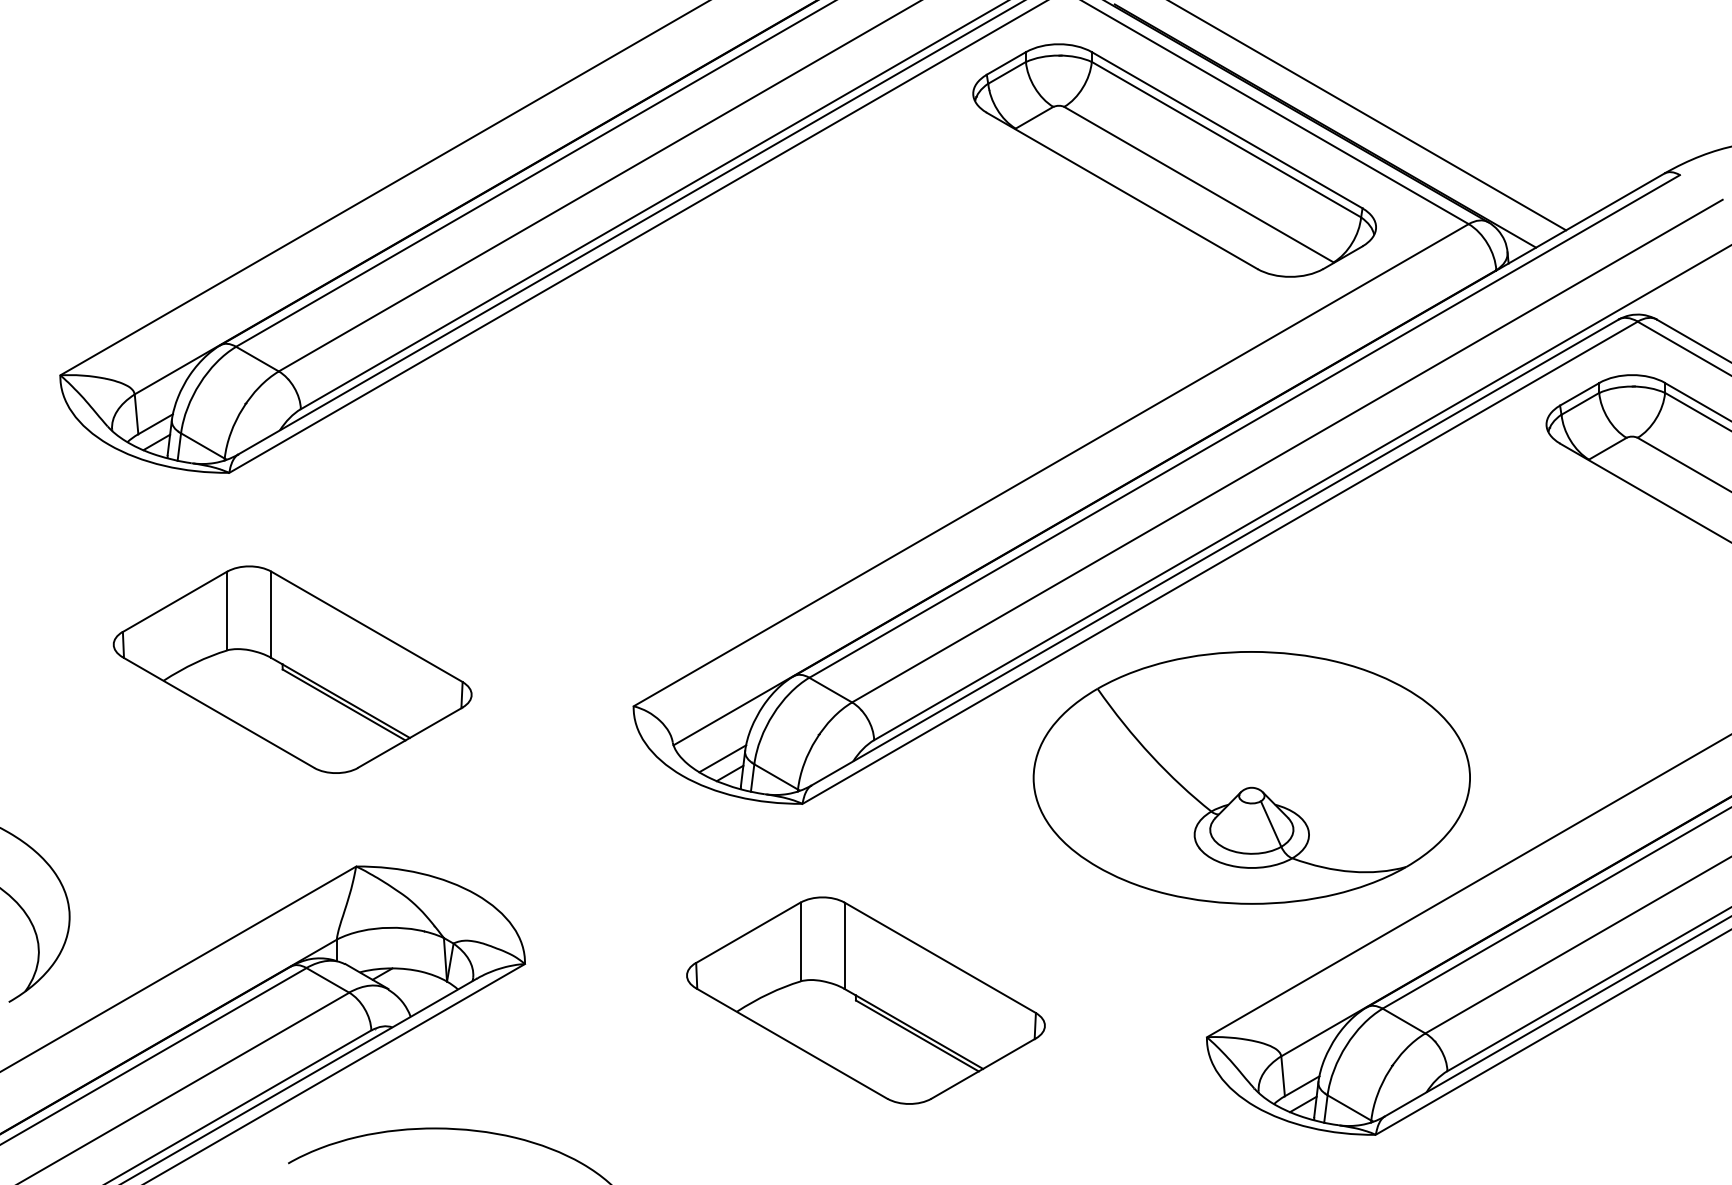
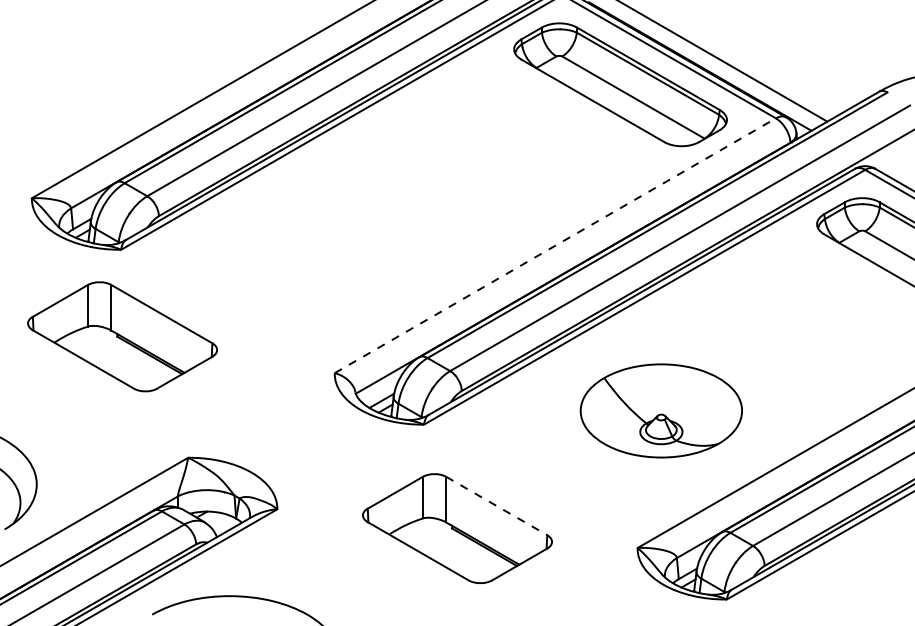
line: (1051, 464) -> (555, 245), solid -> dashed
part: (292, 669) -> (122, 336), moved
part: (1252, 777) -> (661, 410), size x0.7
line: (941, 958) -> (497, 506), solid -> dashed

